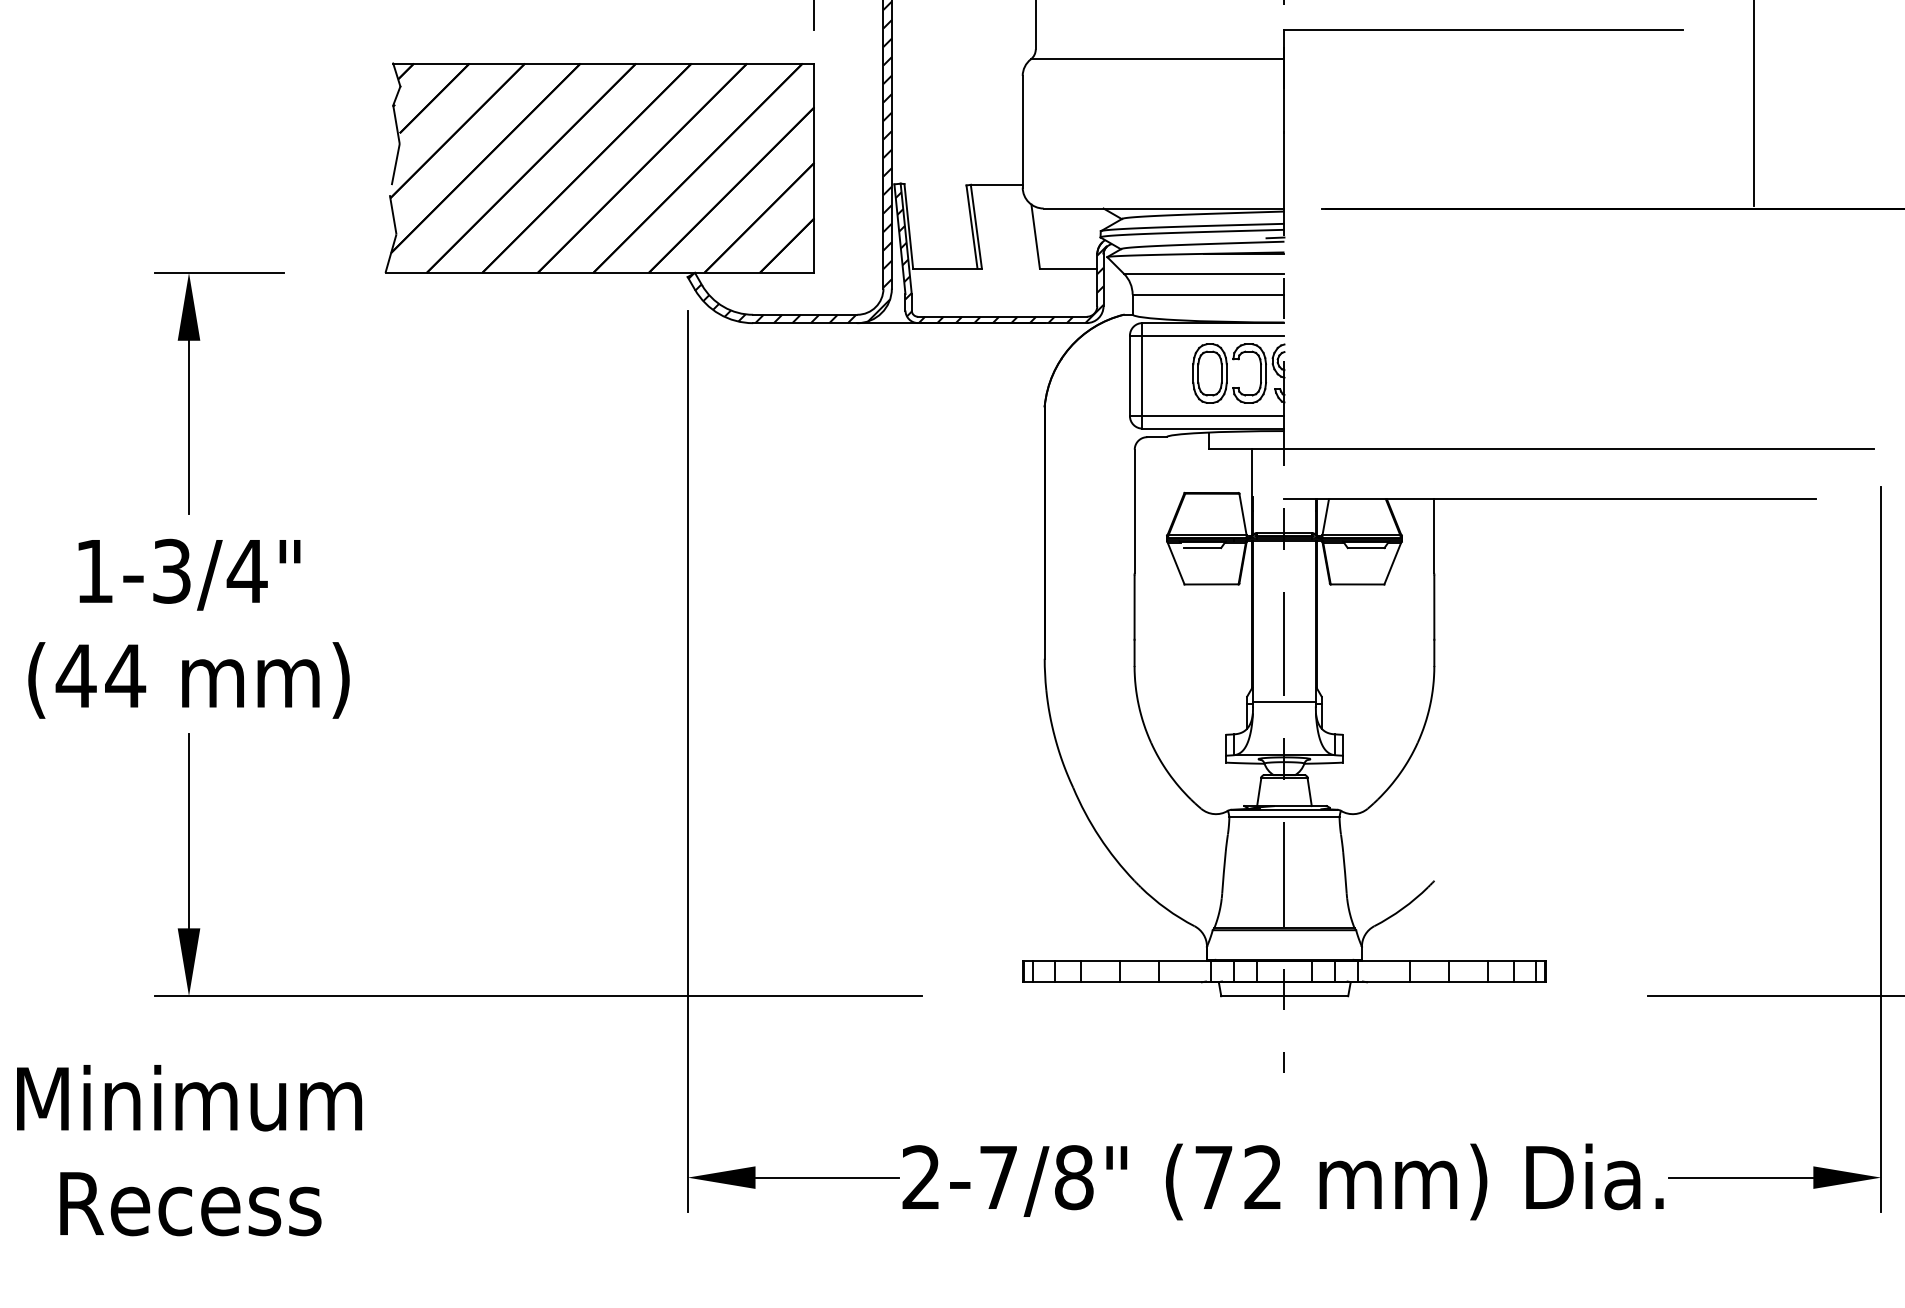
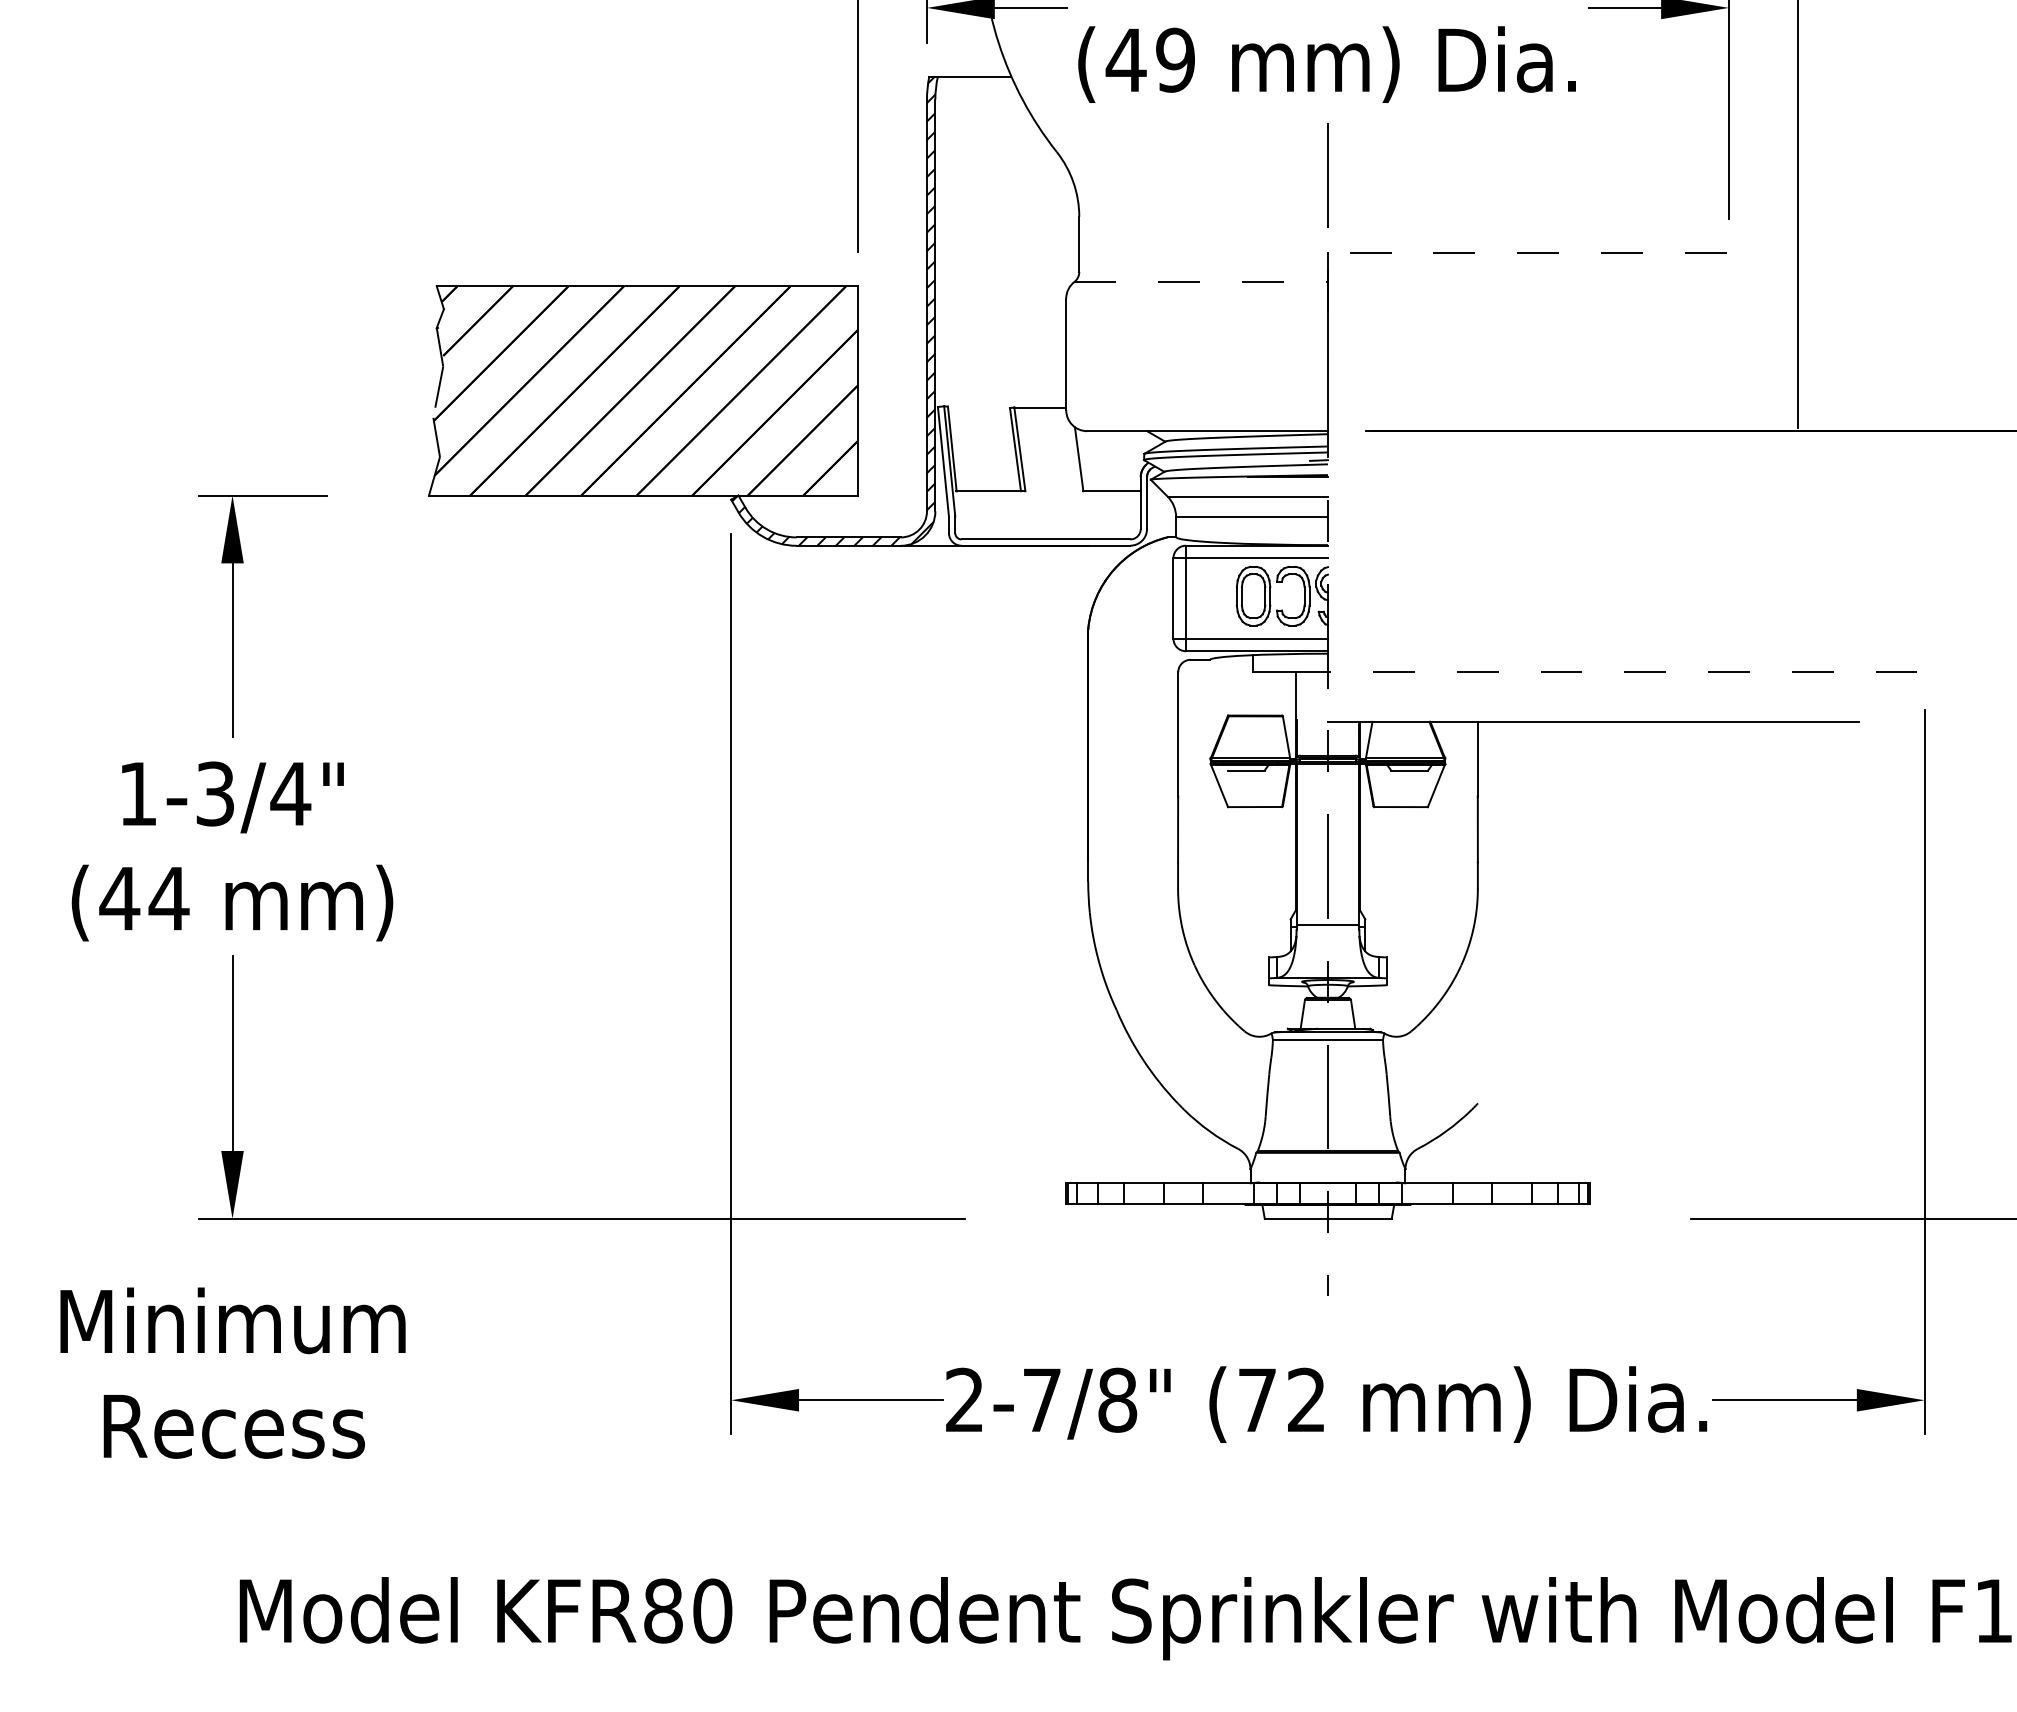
line: (1482, 29) -> (1526, 252), solid -> dashed
line: (1157, 58) -> (1201, 281), solid -> dashed
hatch: (1000, 256) -> (1044, 479), removed
line: (1578, 448) -> (1622, 671), solid -> dashed

